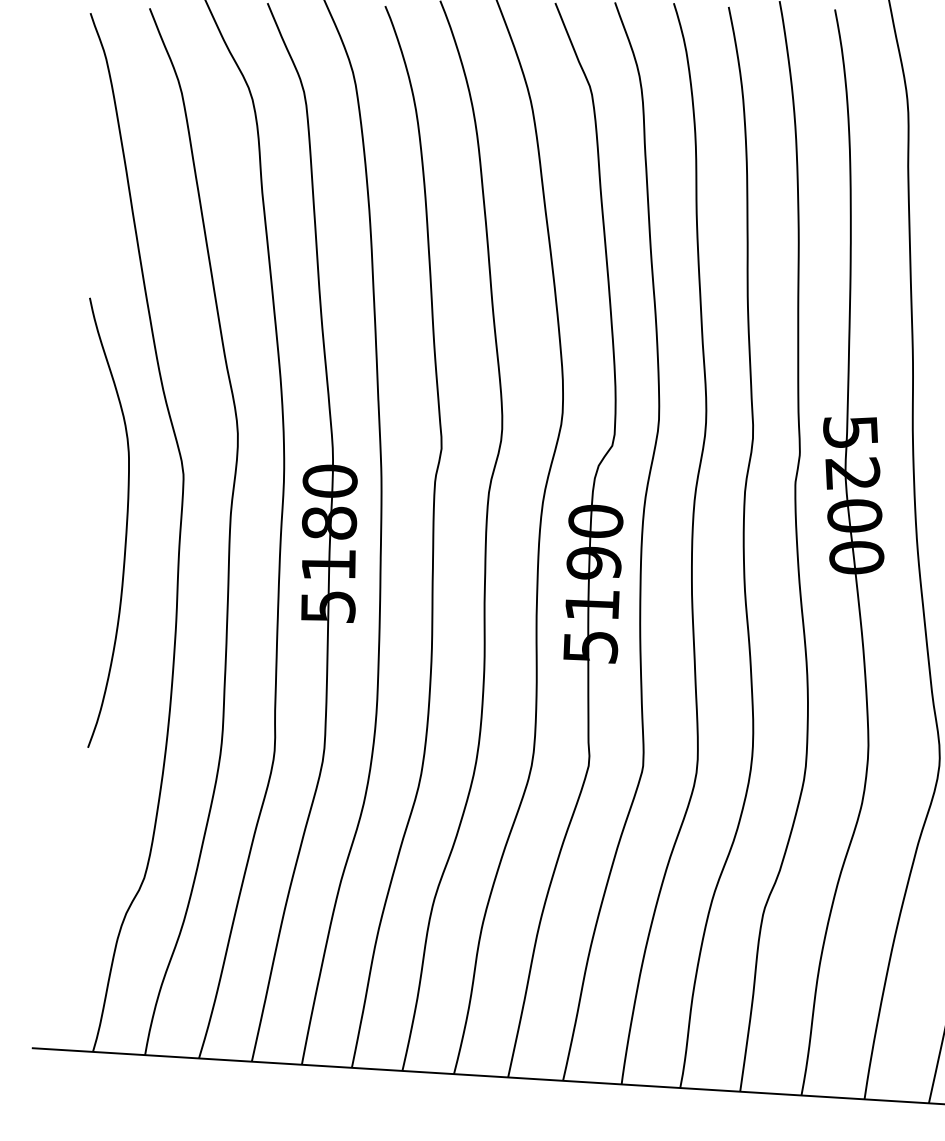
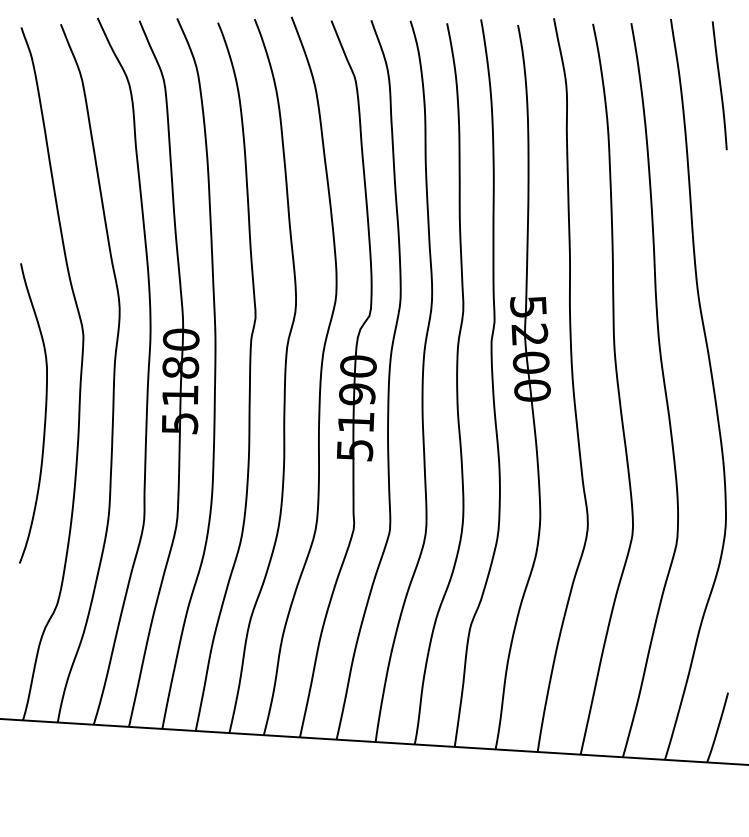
curve: (125, 522) -> (44, 413), moved

